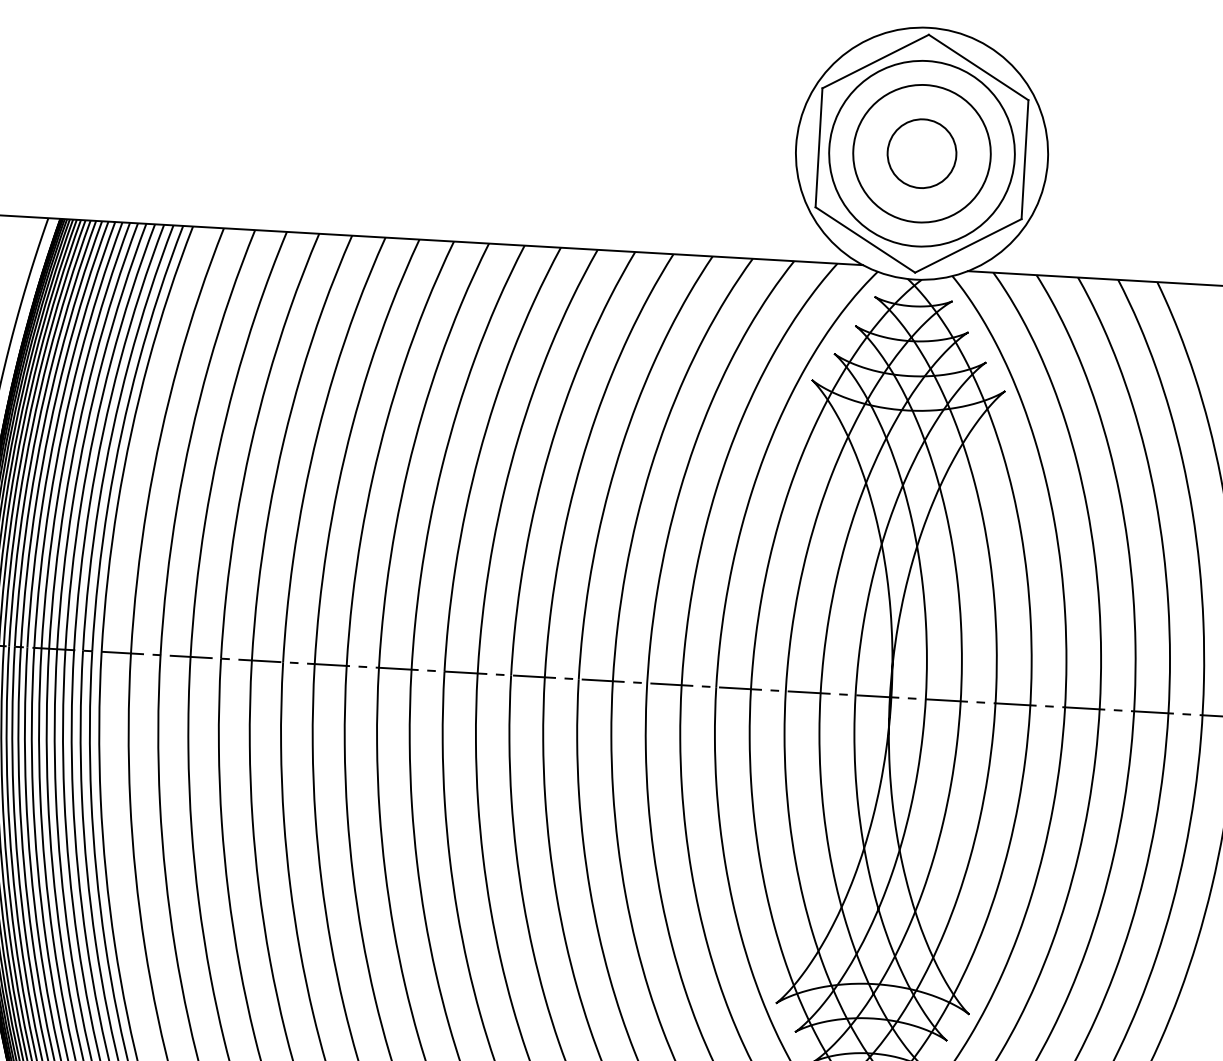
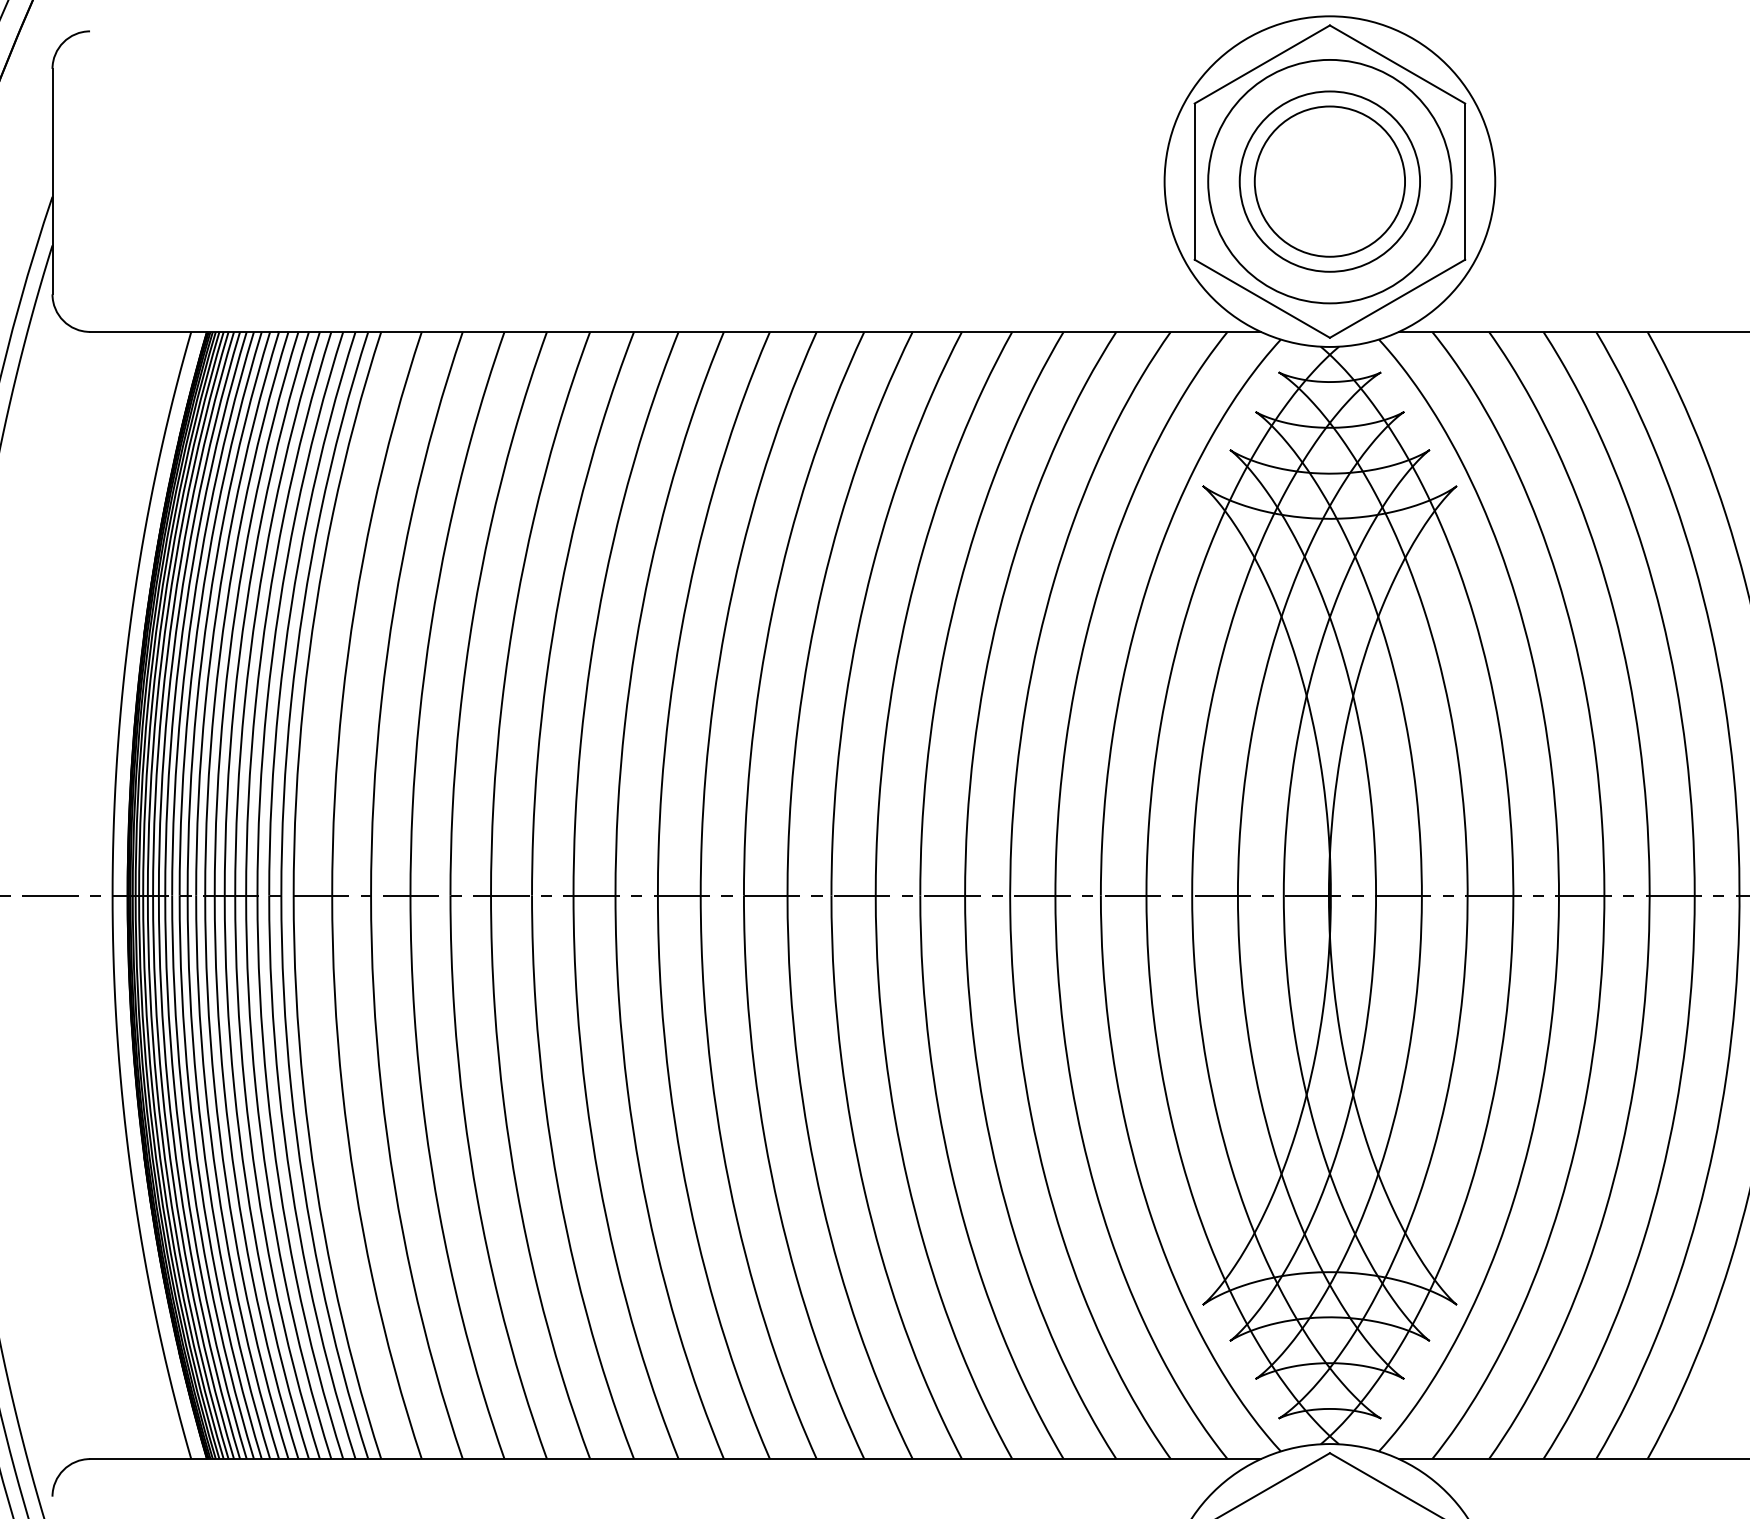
circle: (921, 153) -> (1329, 181), size x1.67

